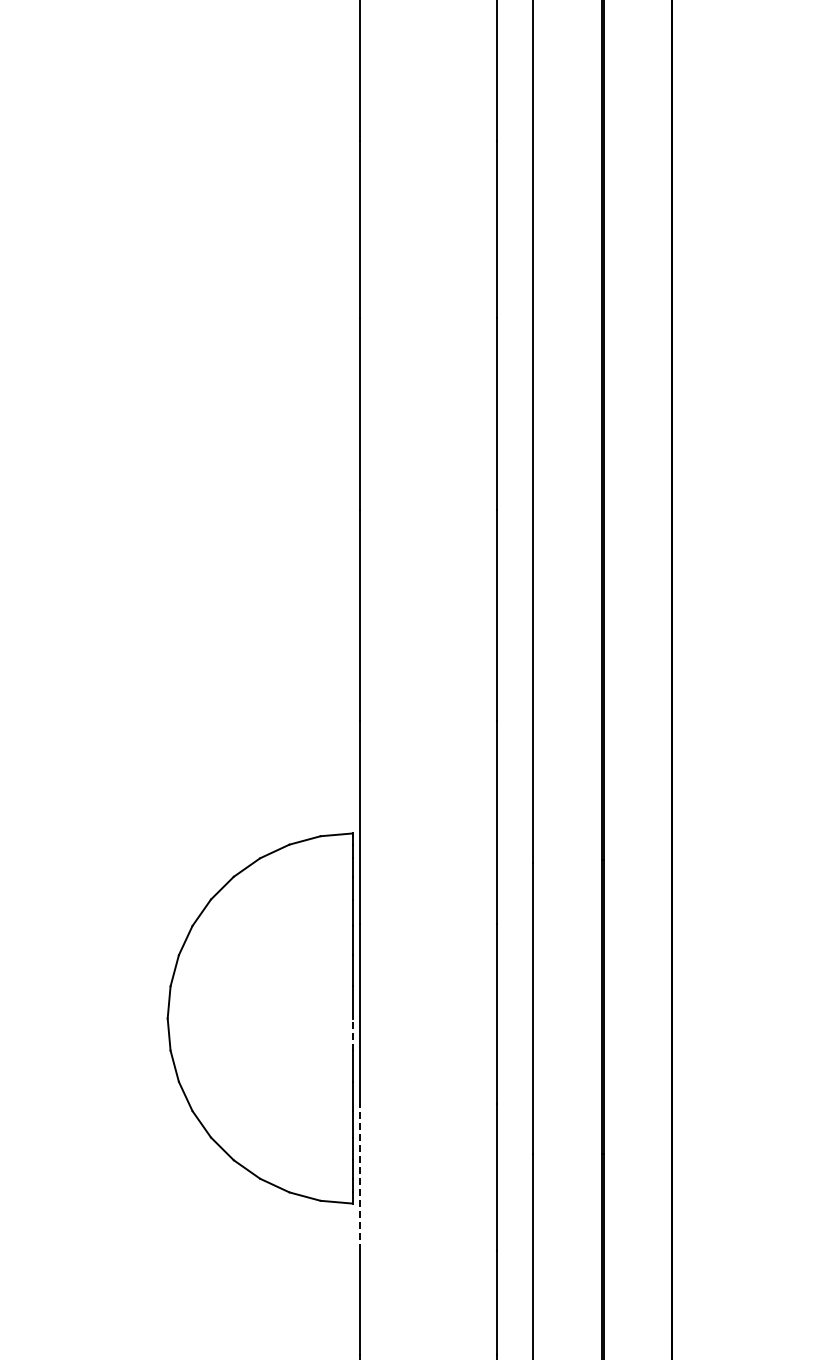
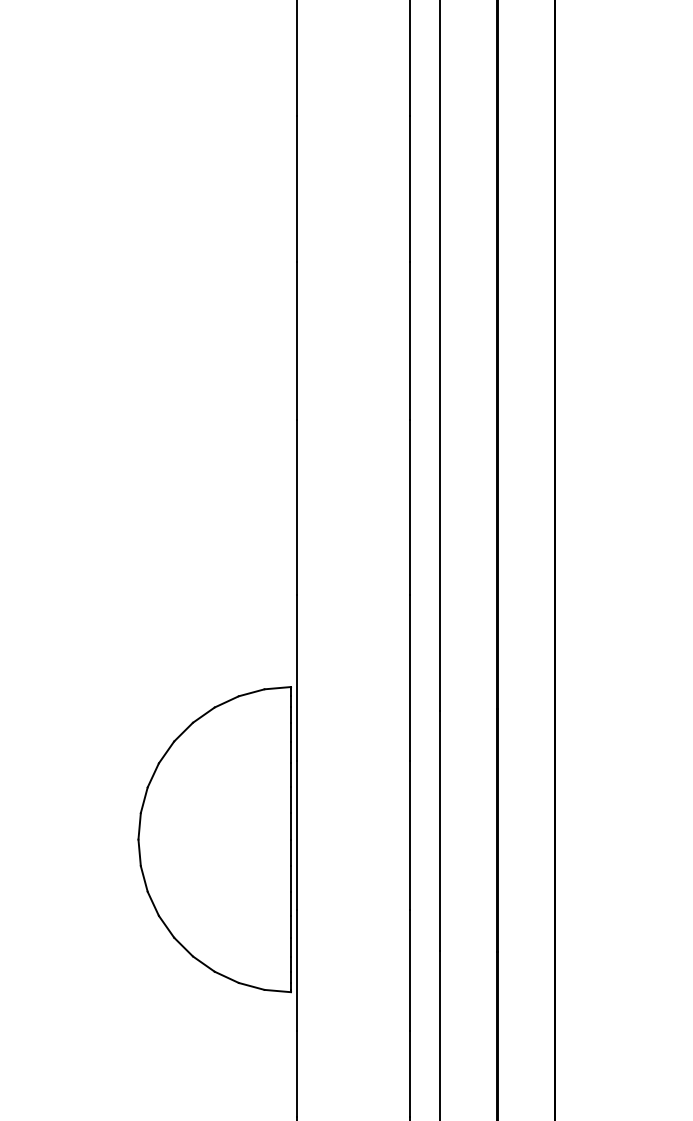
line: (352, 1034) -> (290, 852), dashed -> solid
line: (359, 1176) -> (296, 969), dashed -> solid

